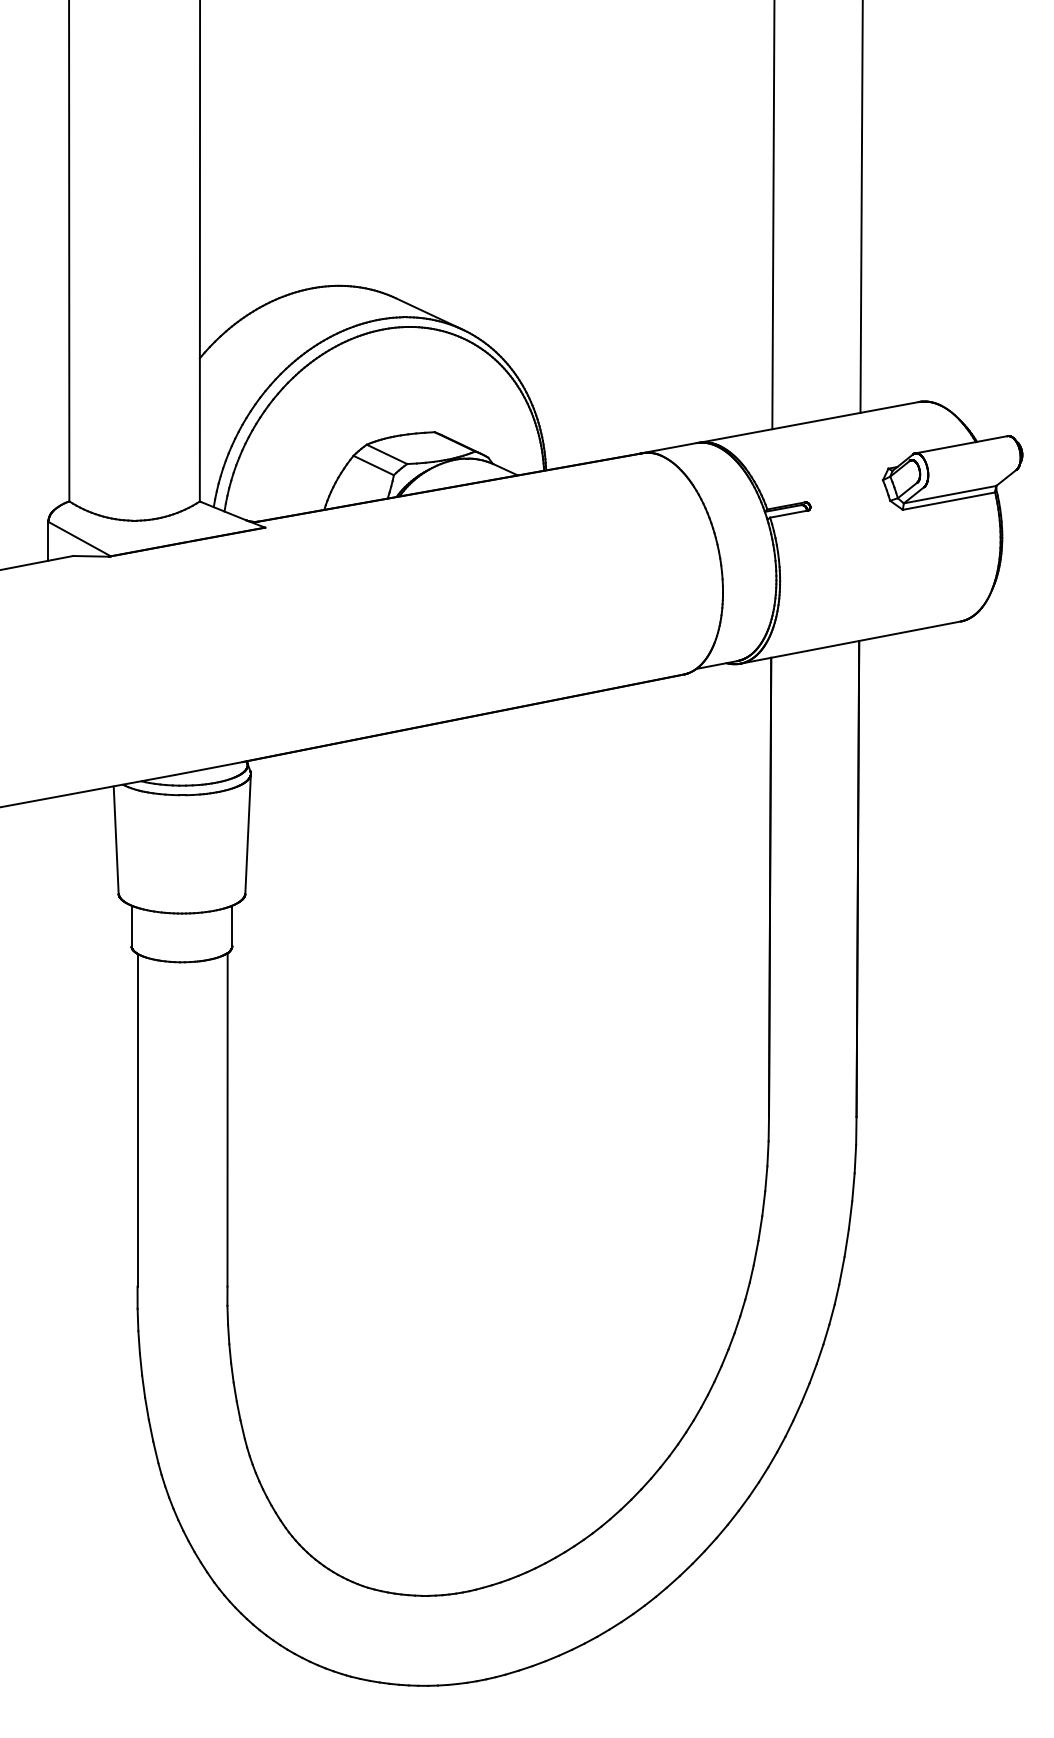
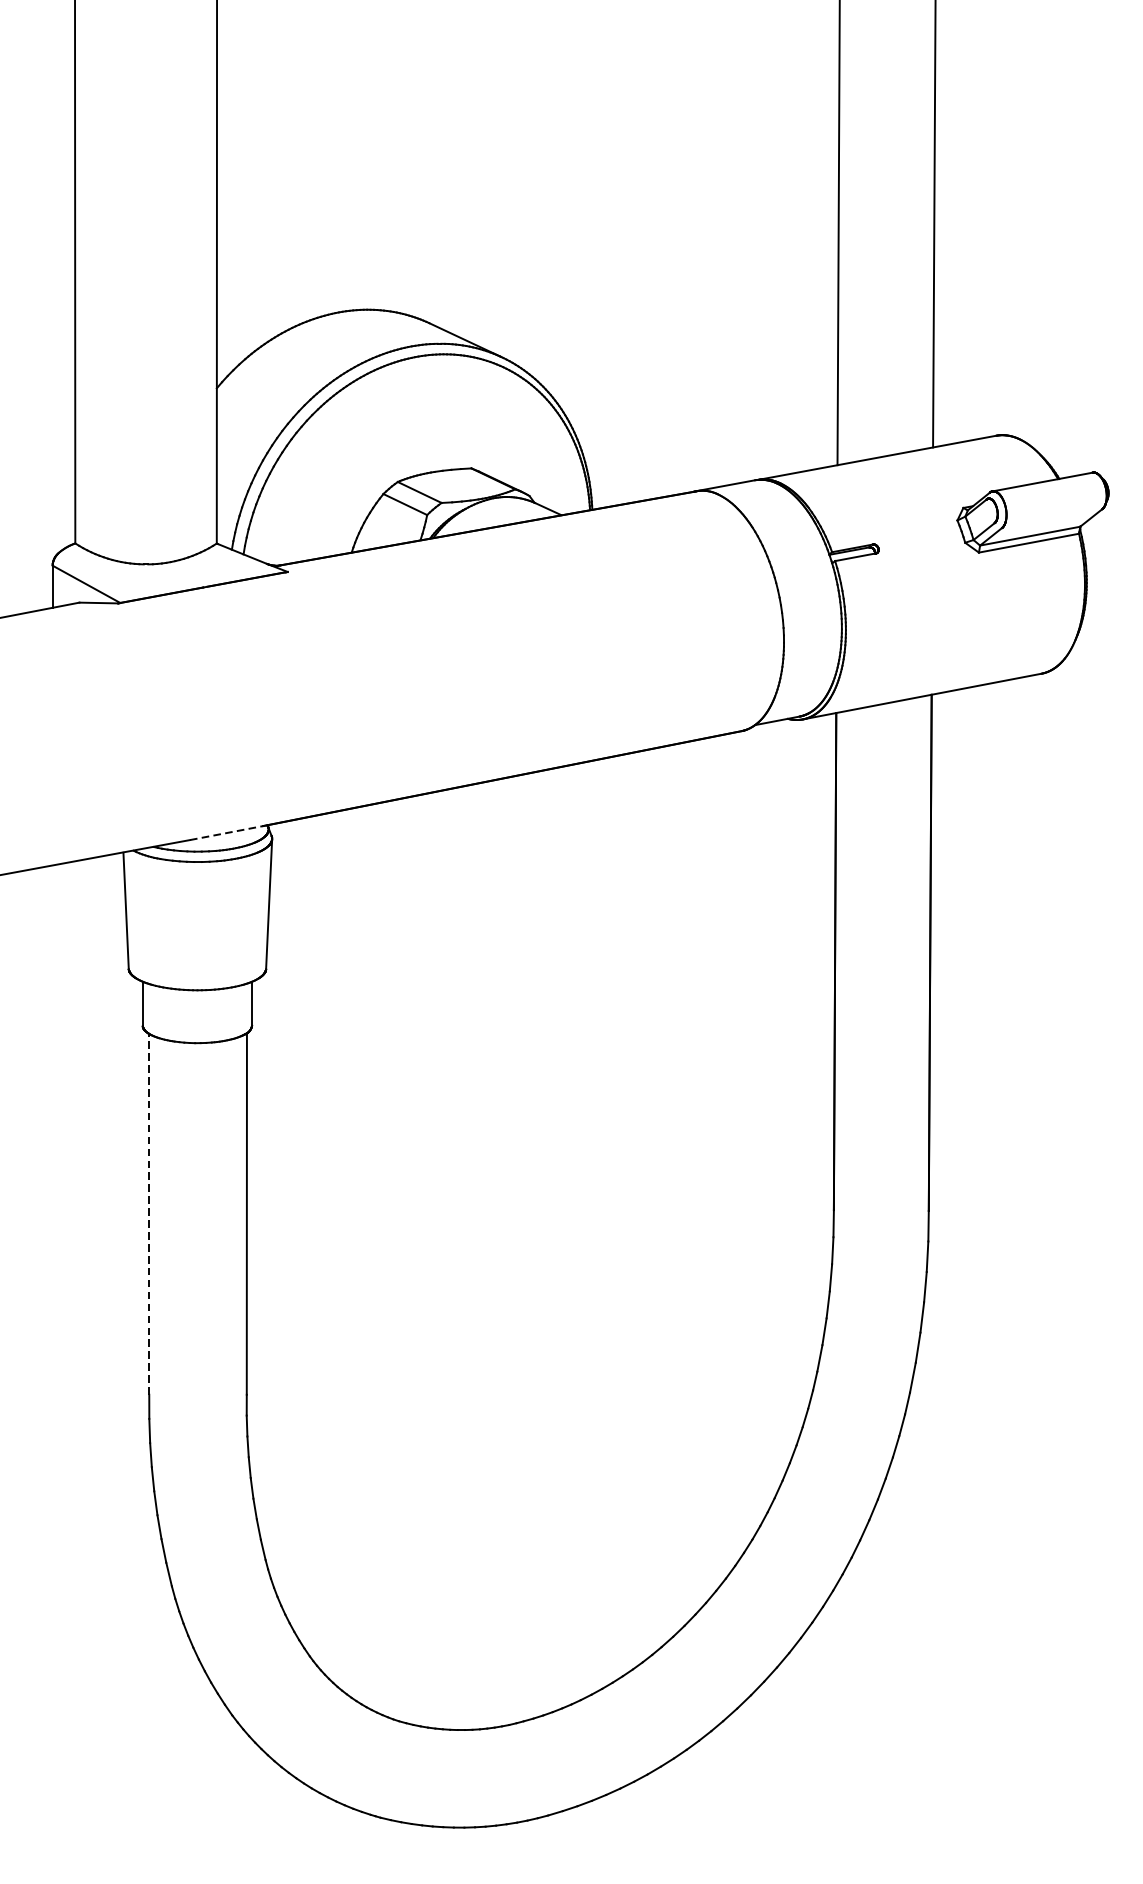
line: (209, 768) -> (227, 833), solid -> dashed
line: (137, 1119) -> (149, 1213), solid -> dashed

